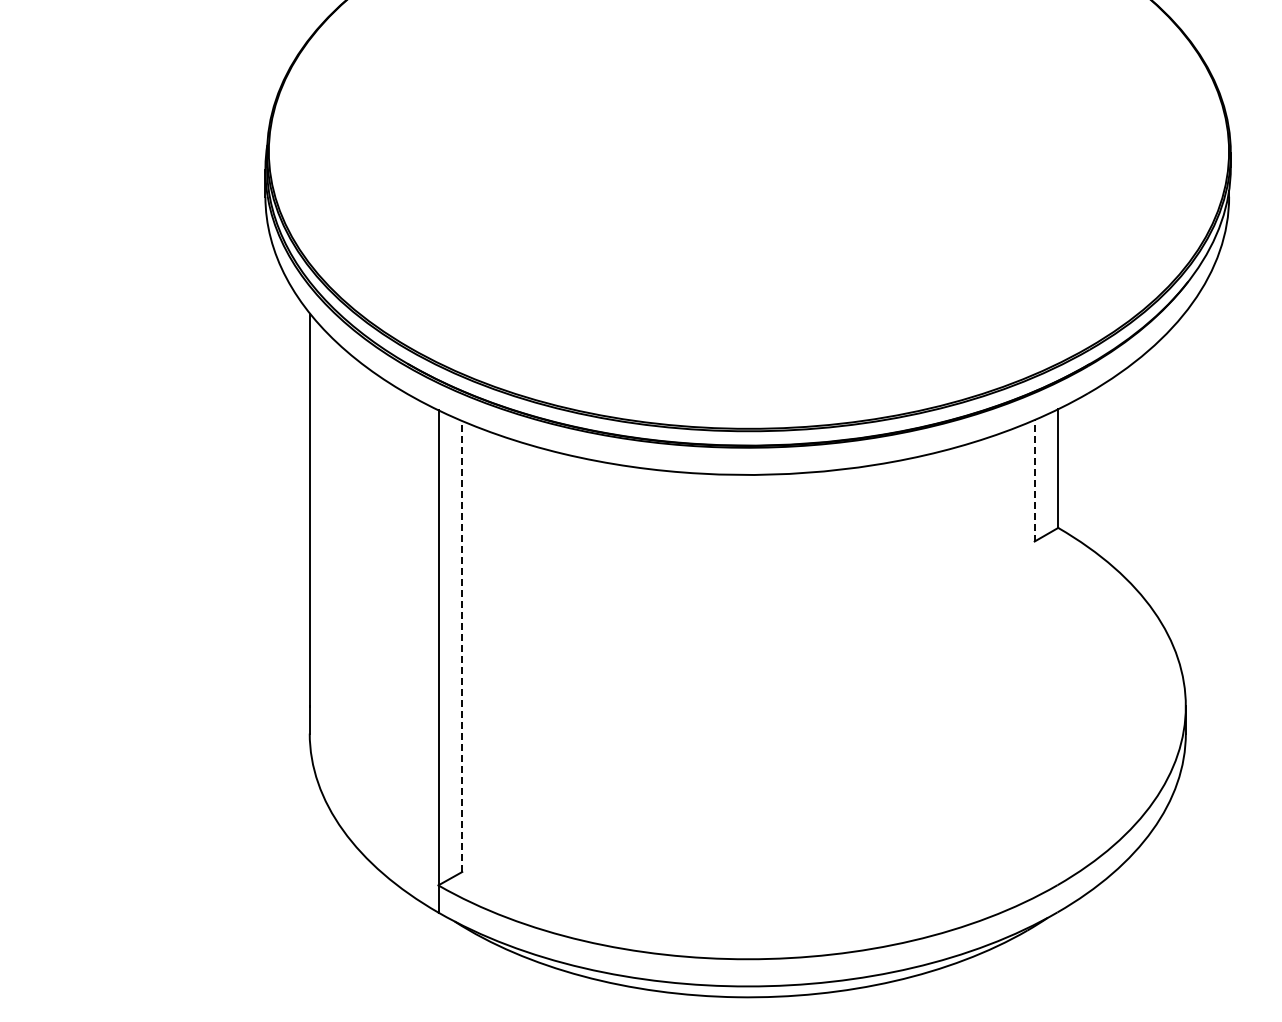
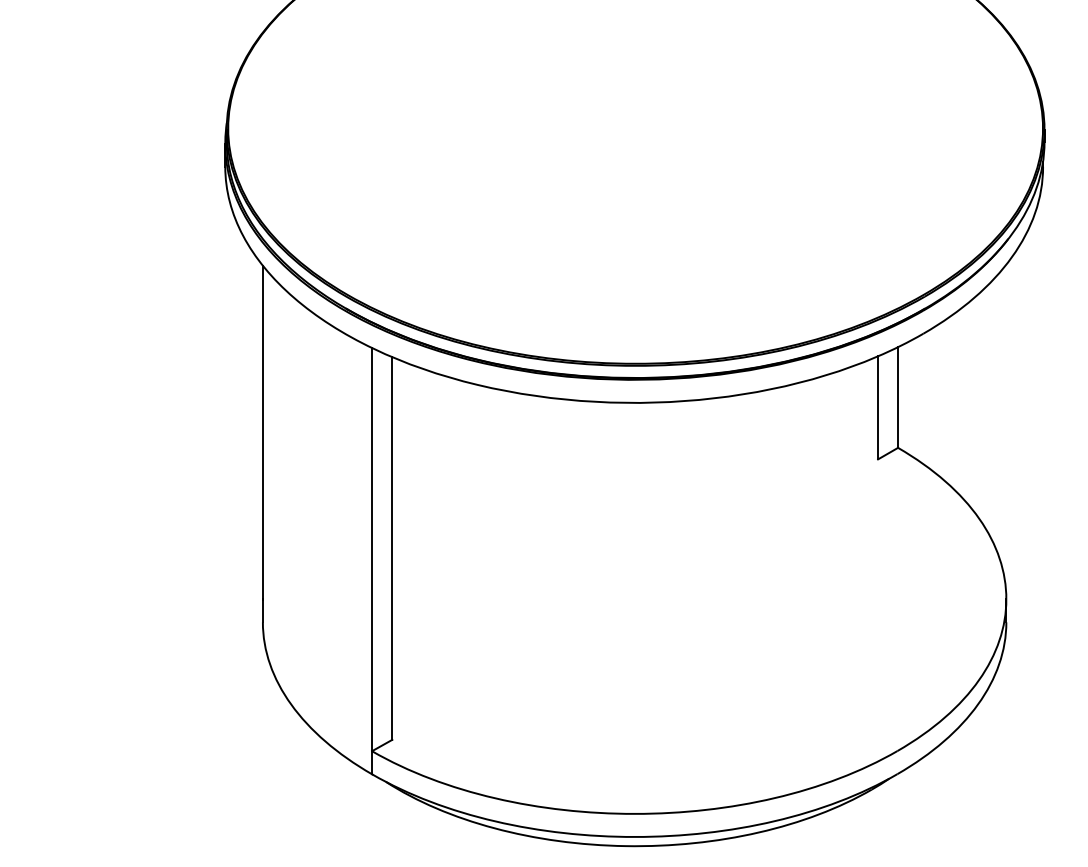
line: (1034, 480) -> (877, 407), dashed -> solid
line: (462, 646) -> (392, 548), dashed -> solid

